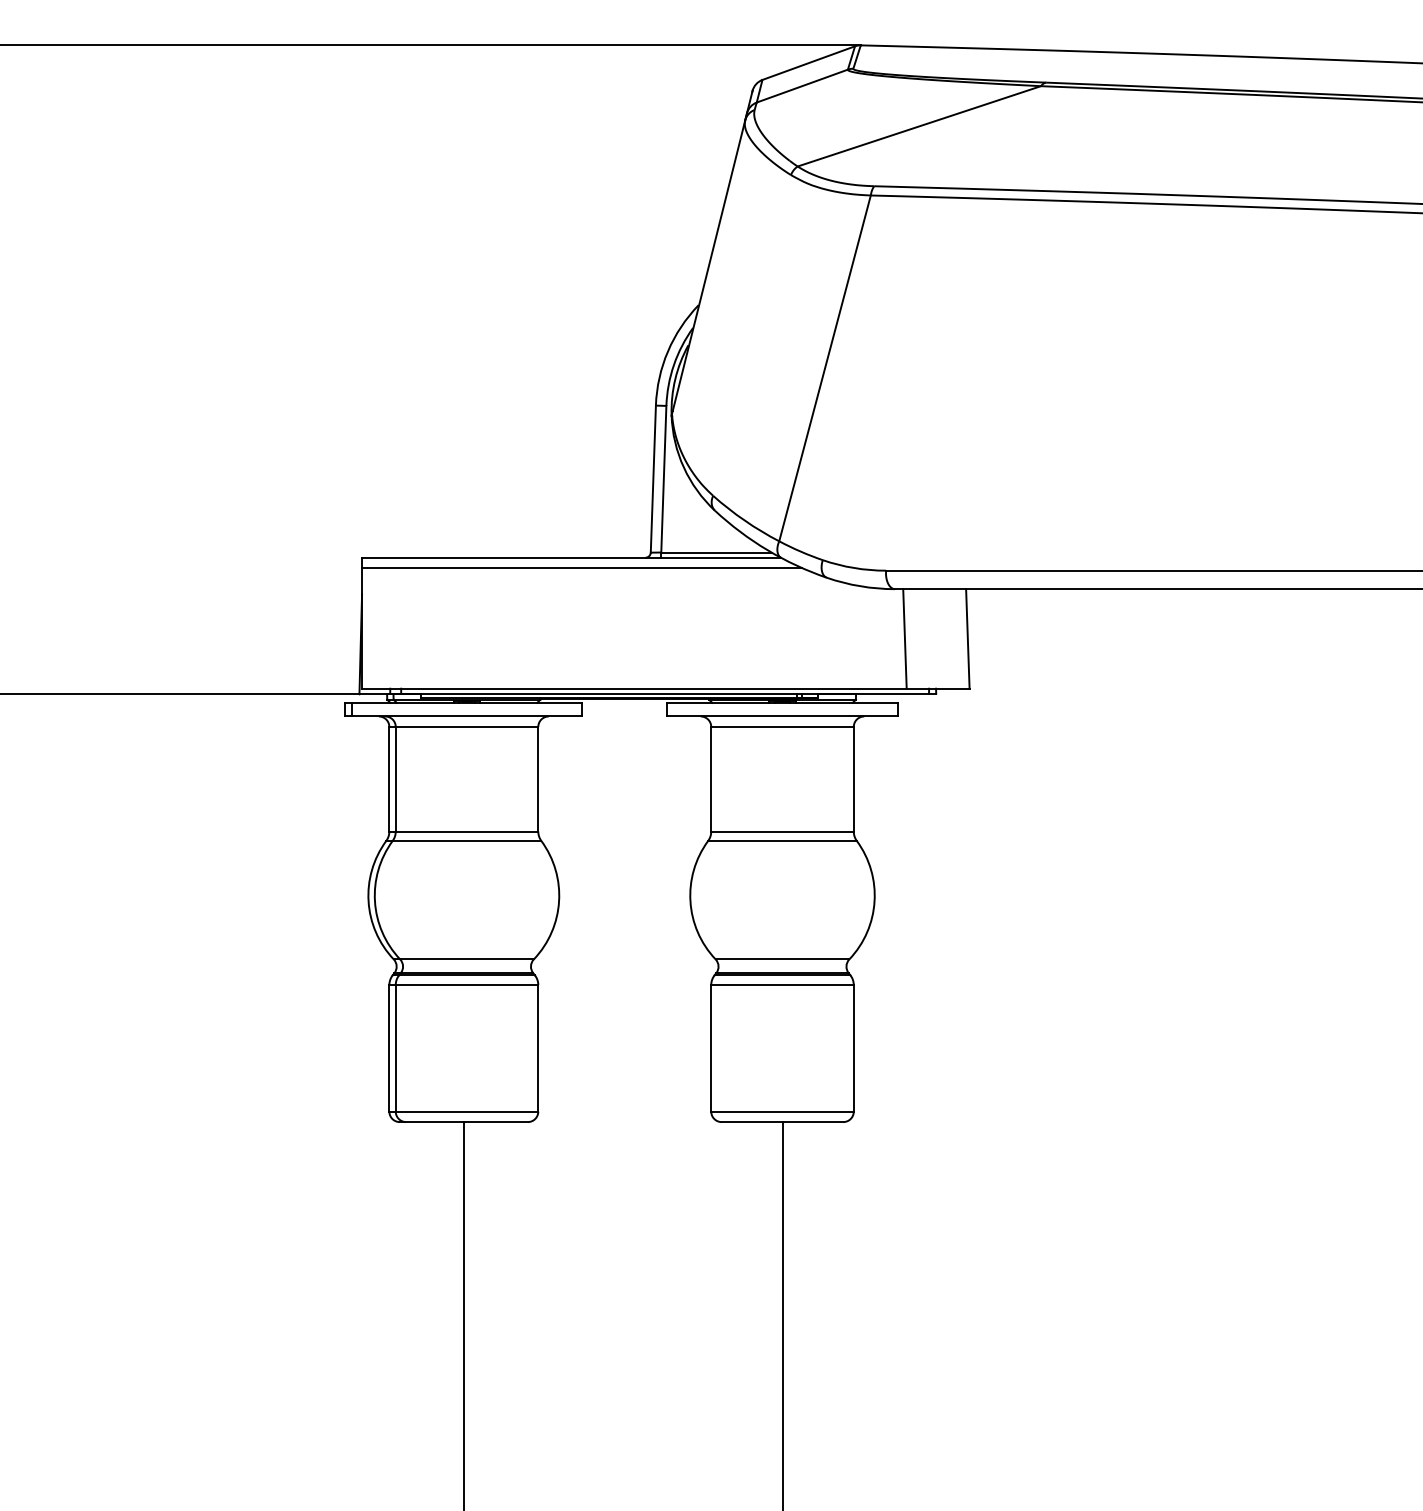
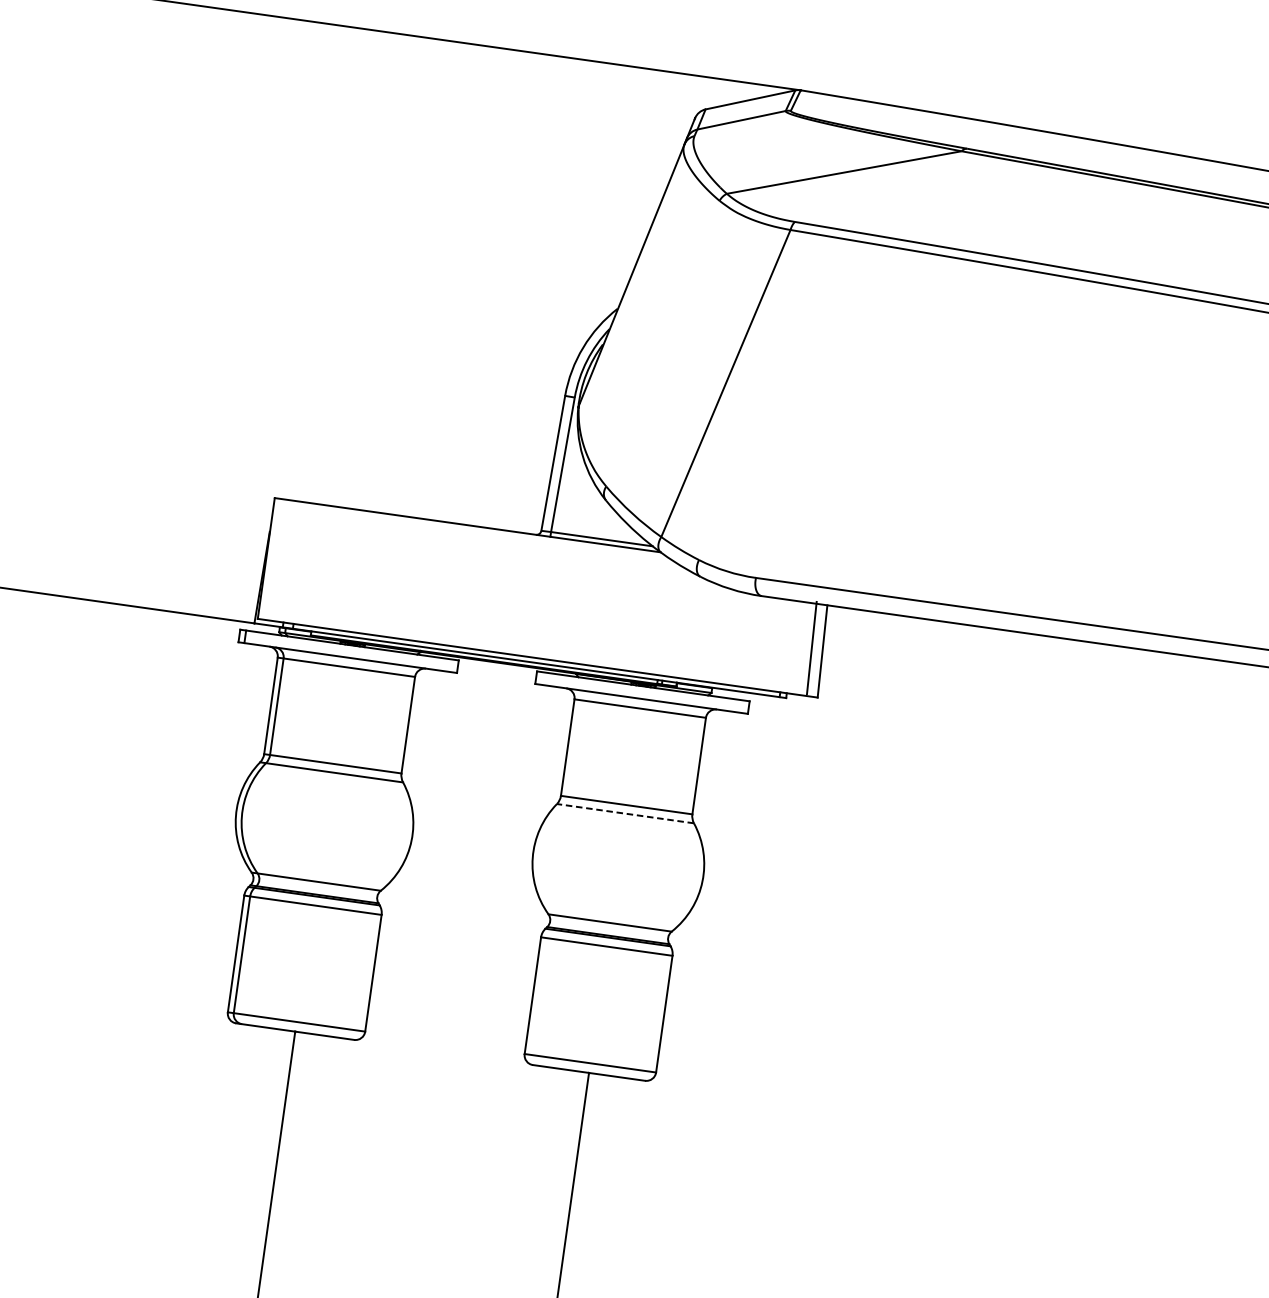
line: (582, 568) -> (476, 536), removed
line: (904, 638) -> (811, 647), moved
line: (782, 840) -> (625, 813), solid -> dashed

